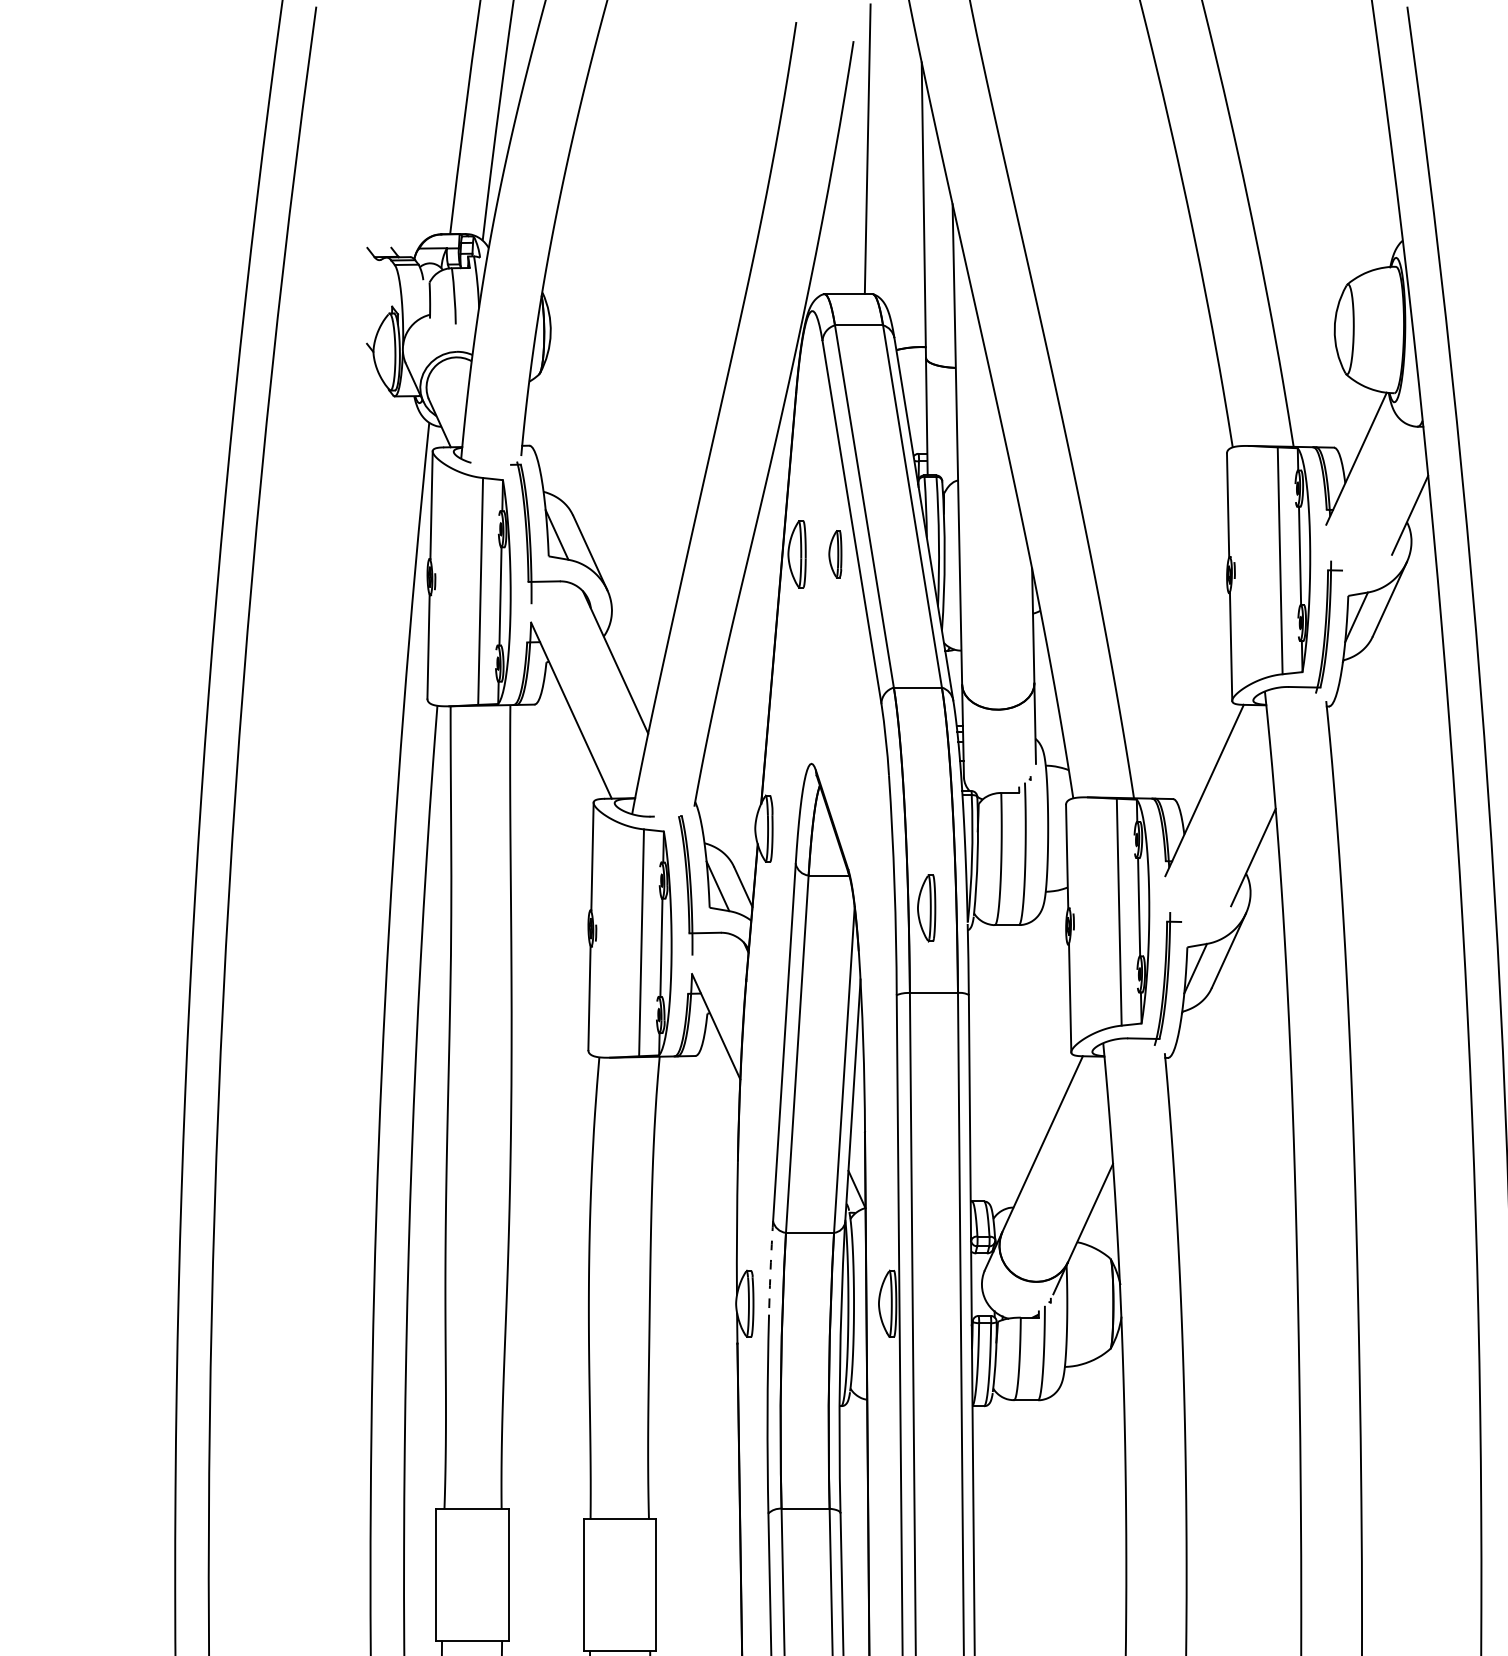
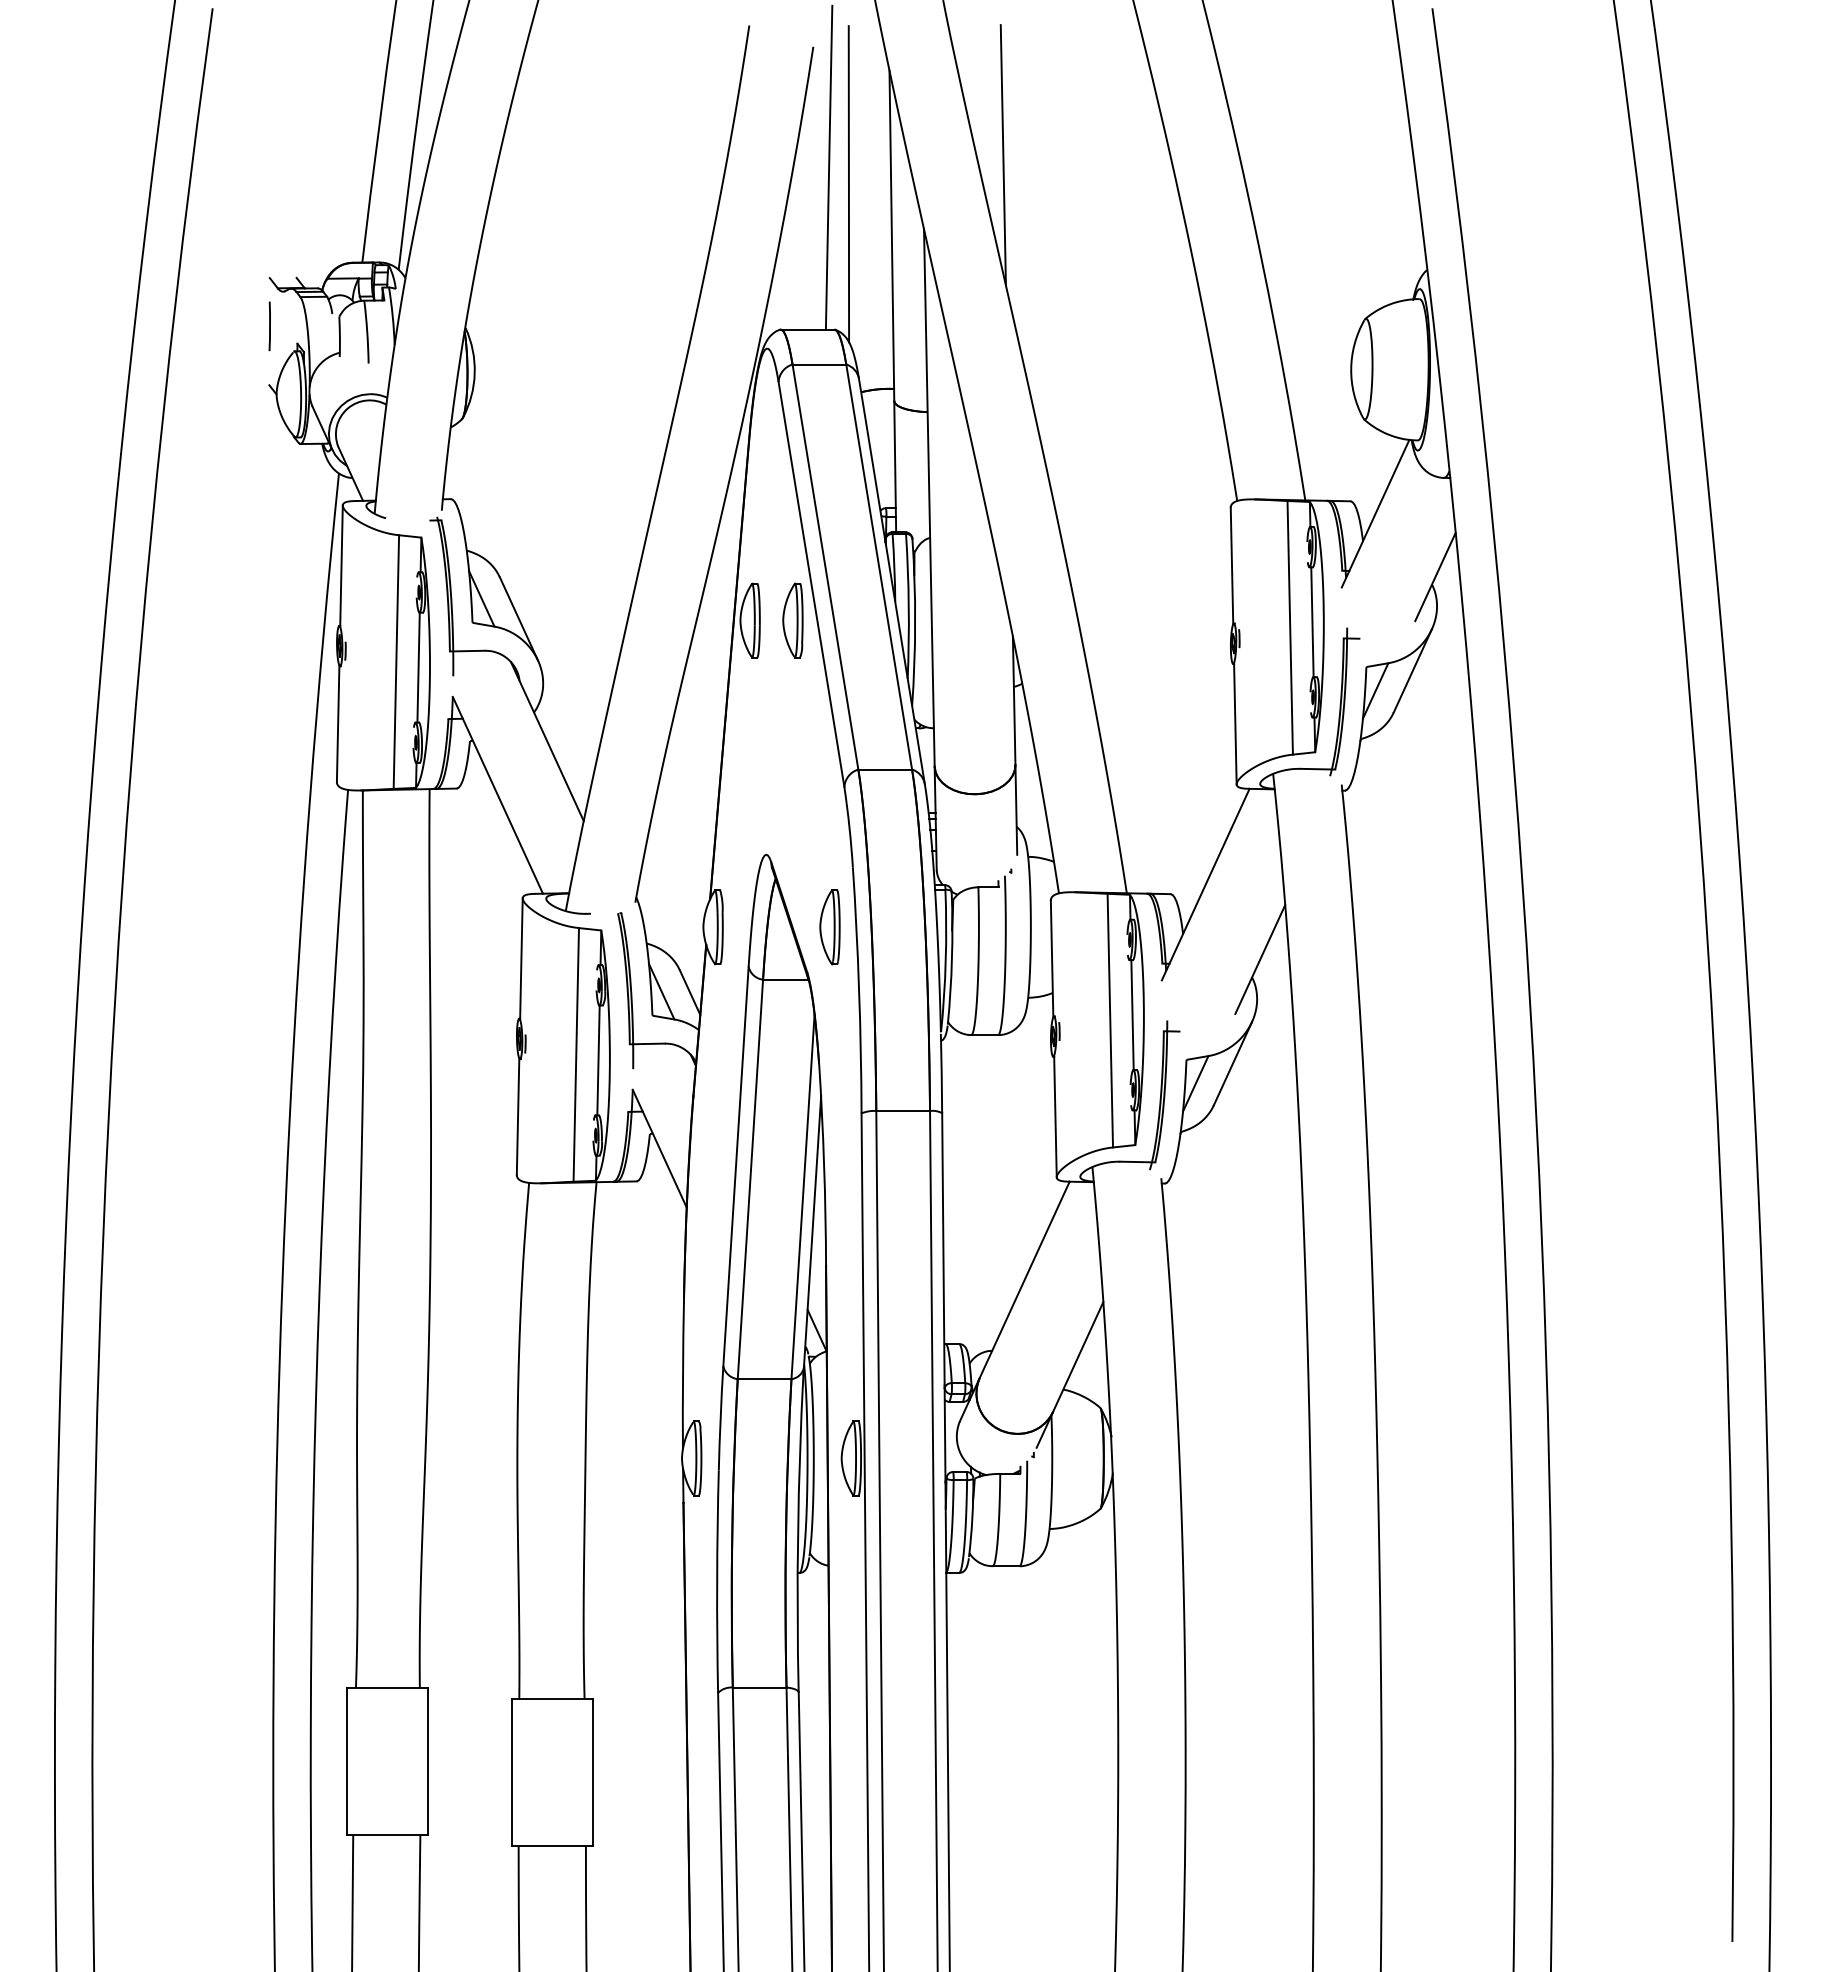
line: (1022, 138) -> (1002, 155), added
line: (885, 164) -> (848, 184), added
line: (367, 291) -> (269, 326), added
part: (834, 554) -> (792, 620), size x1.43
part: (926, 908) -> (829, 927), moved
arc: (770, 1268) -> (720, 1418), dashed -> solid

